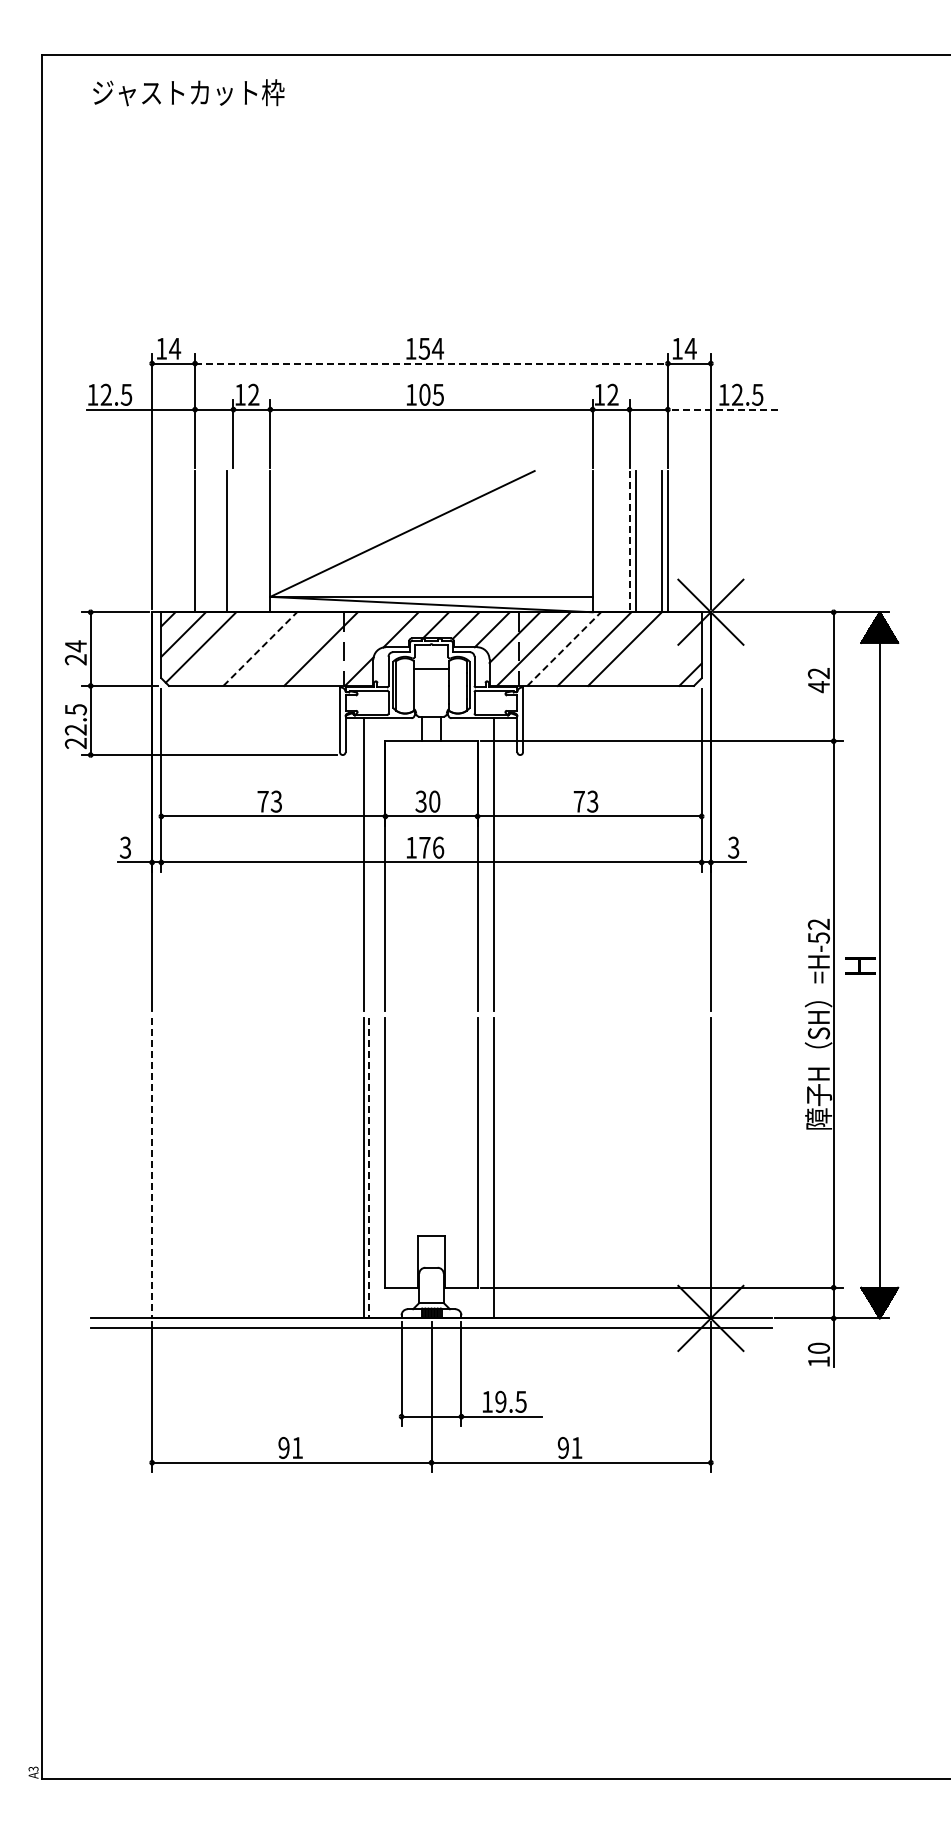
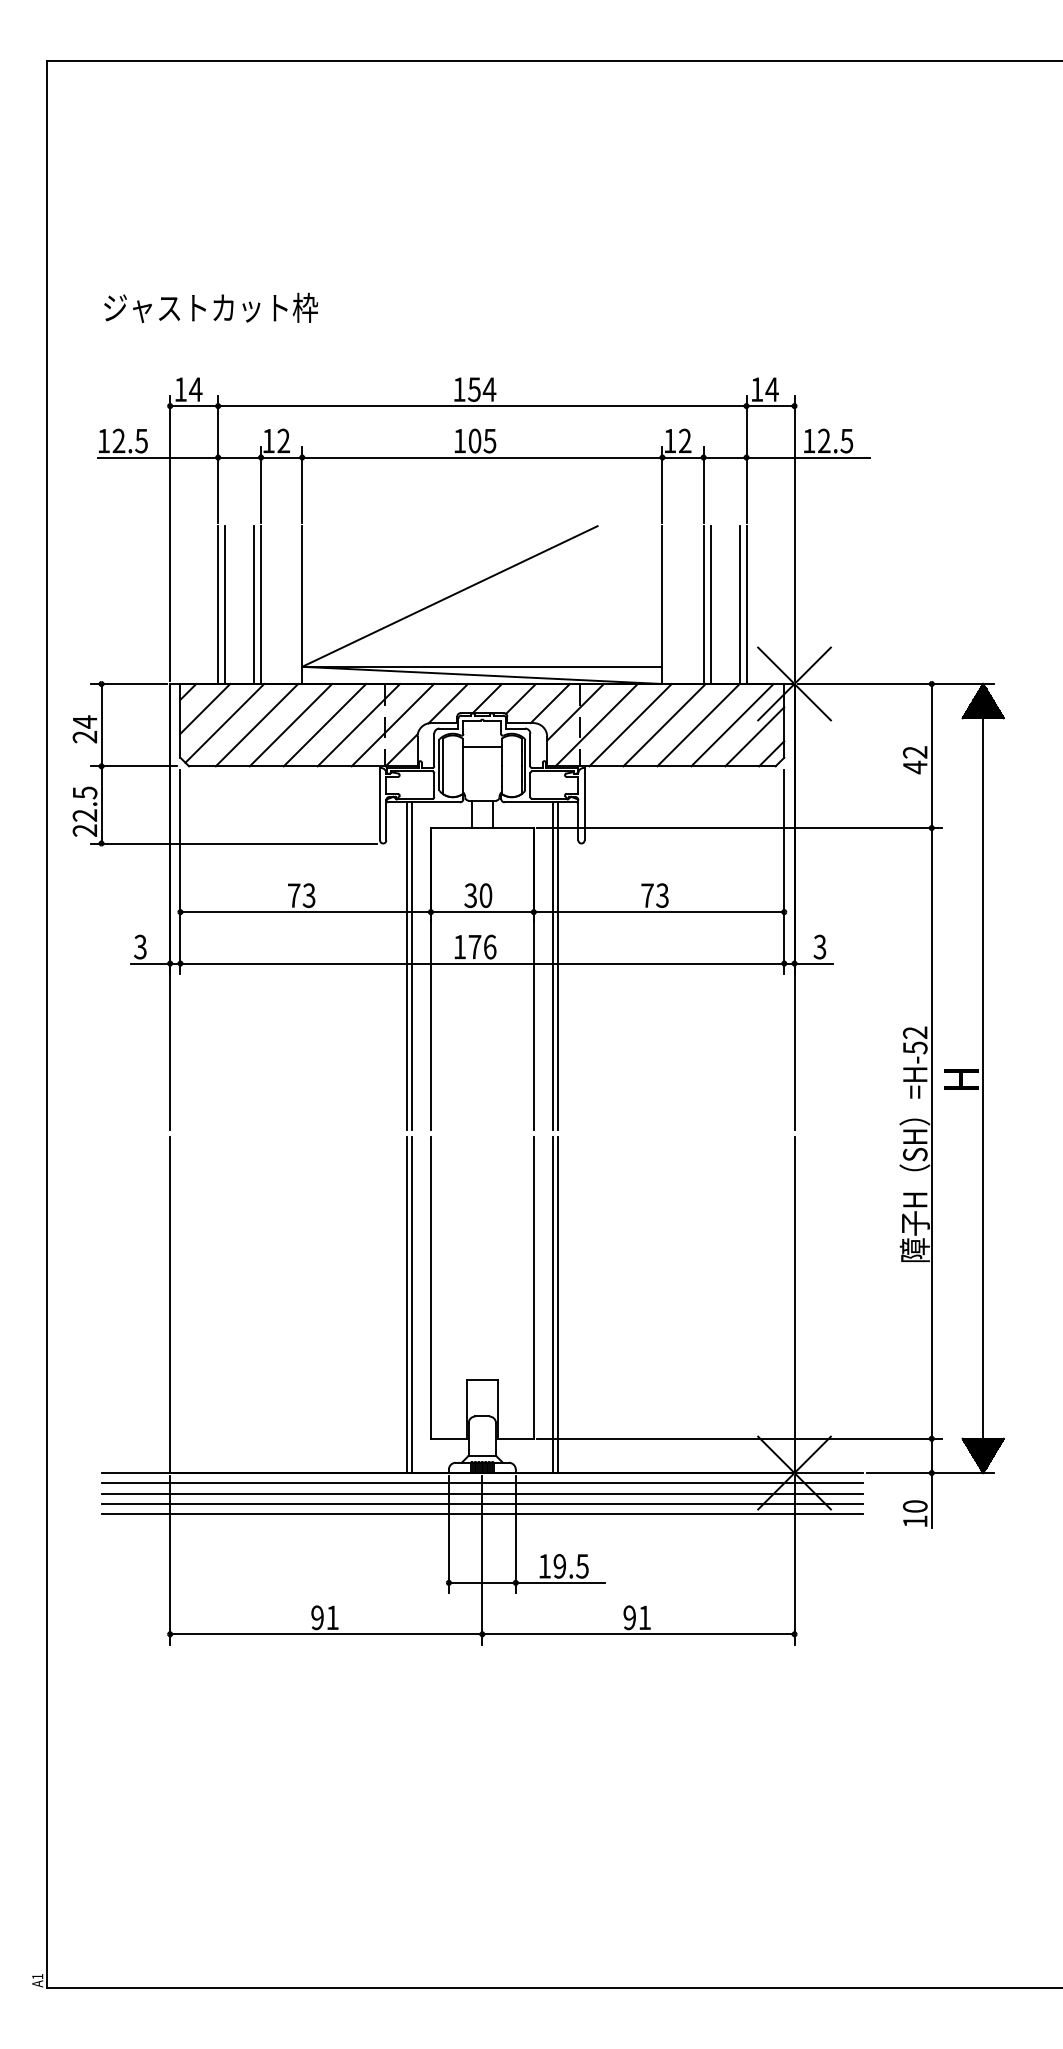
text: (188, 92) -> (210, 307), moved
line: (432, 363) -> (483, 406), dashed -> solid
line: (722, 409) -> (807, 457), dashed -> solid
line: (201, 541) -> (225, 604), added
line: (233, 541) -> (261, 604), added
line: (629, 541) -> (703, 604), dashed -> solid
line: (229, 648) -> (256, 724), added
line: (260, 648) -> (291, 724), dashed -> solid
line: (290, 648) -> (324, 724), added
line: (351, 648) -> (392, 724), added
line: (564, 648) -> (630, 724), dashed -> solid
line: (655, 648) -> (732, 724), added
line: (674, 659) -> (753, 736), added
line: (368, 864) -> (411, 965), added
line: (499, 864) -> (558, 965), added
line: (499, 1167) -> (558, 1304), added
line: (152, 1168) -> (170, 1305), dashed -> solid
line: (368, 1168) -> (411, 1305), dashed -> solid
line: (431, 1336) -> (482, 1493), added
line: (431, 1346) -> (482, 1504), added
line: (431, 1355) -> (482, 1514), added
text: (33, 1768) -> (37, 1975), A3 -> A1

